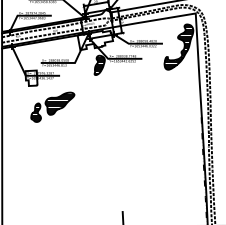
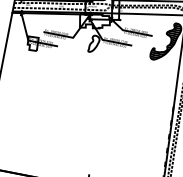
hatch: (99, 65) -> (93, 44), removed
part: (52, 106) -> (46, 71), removed

